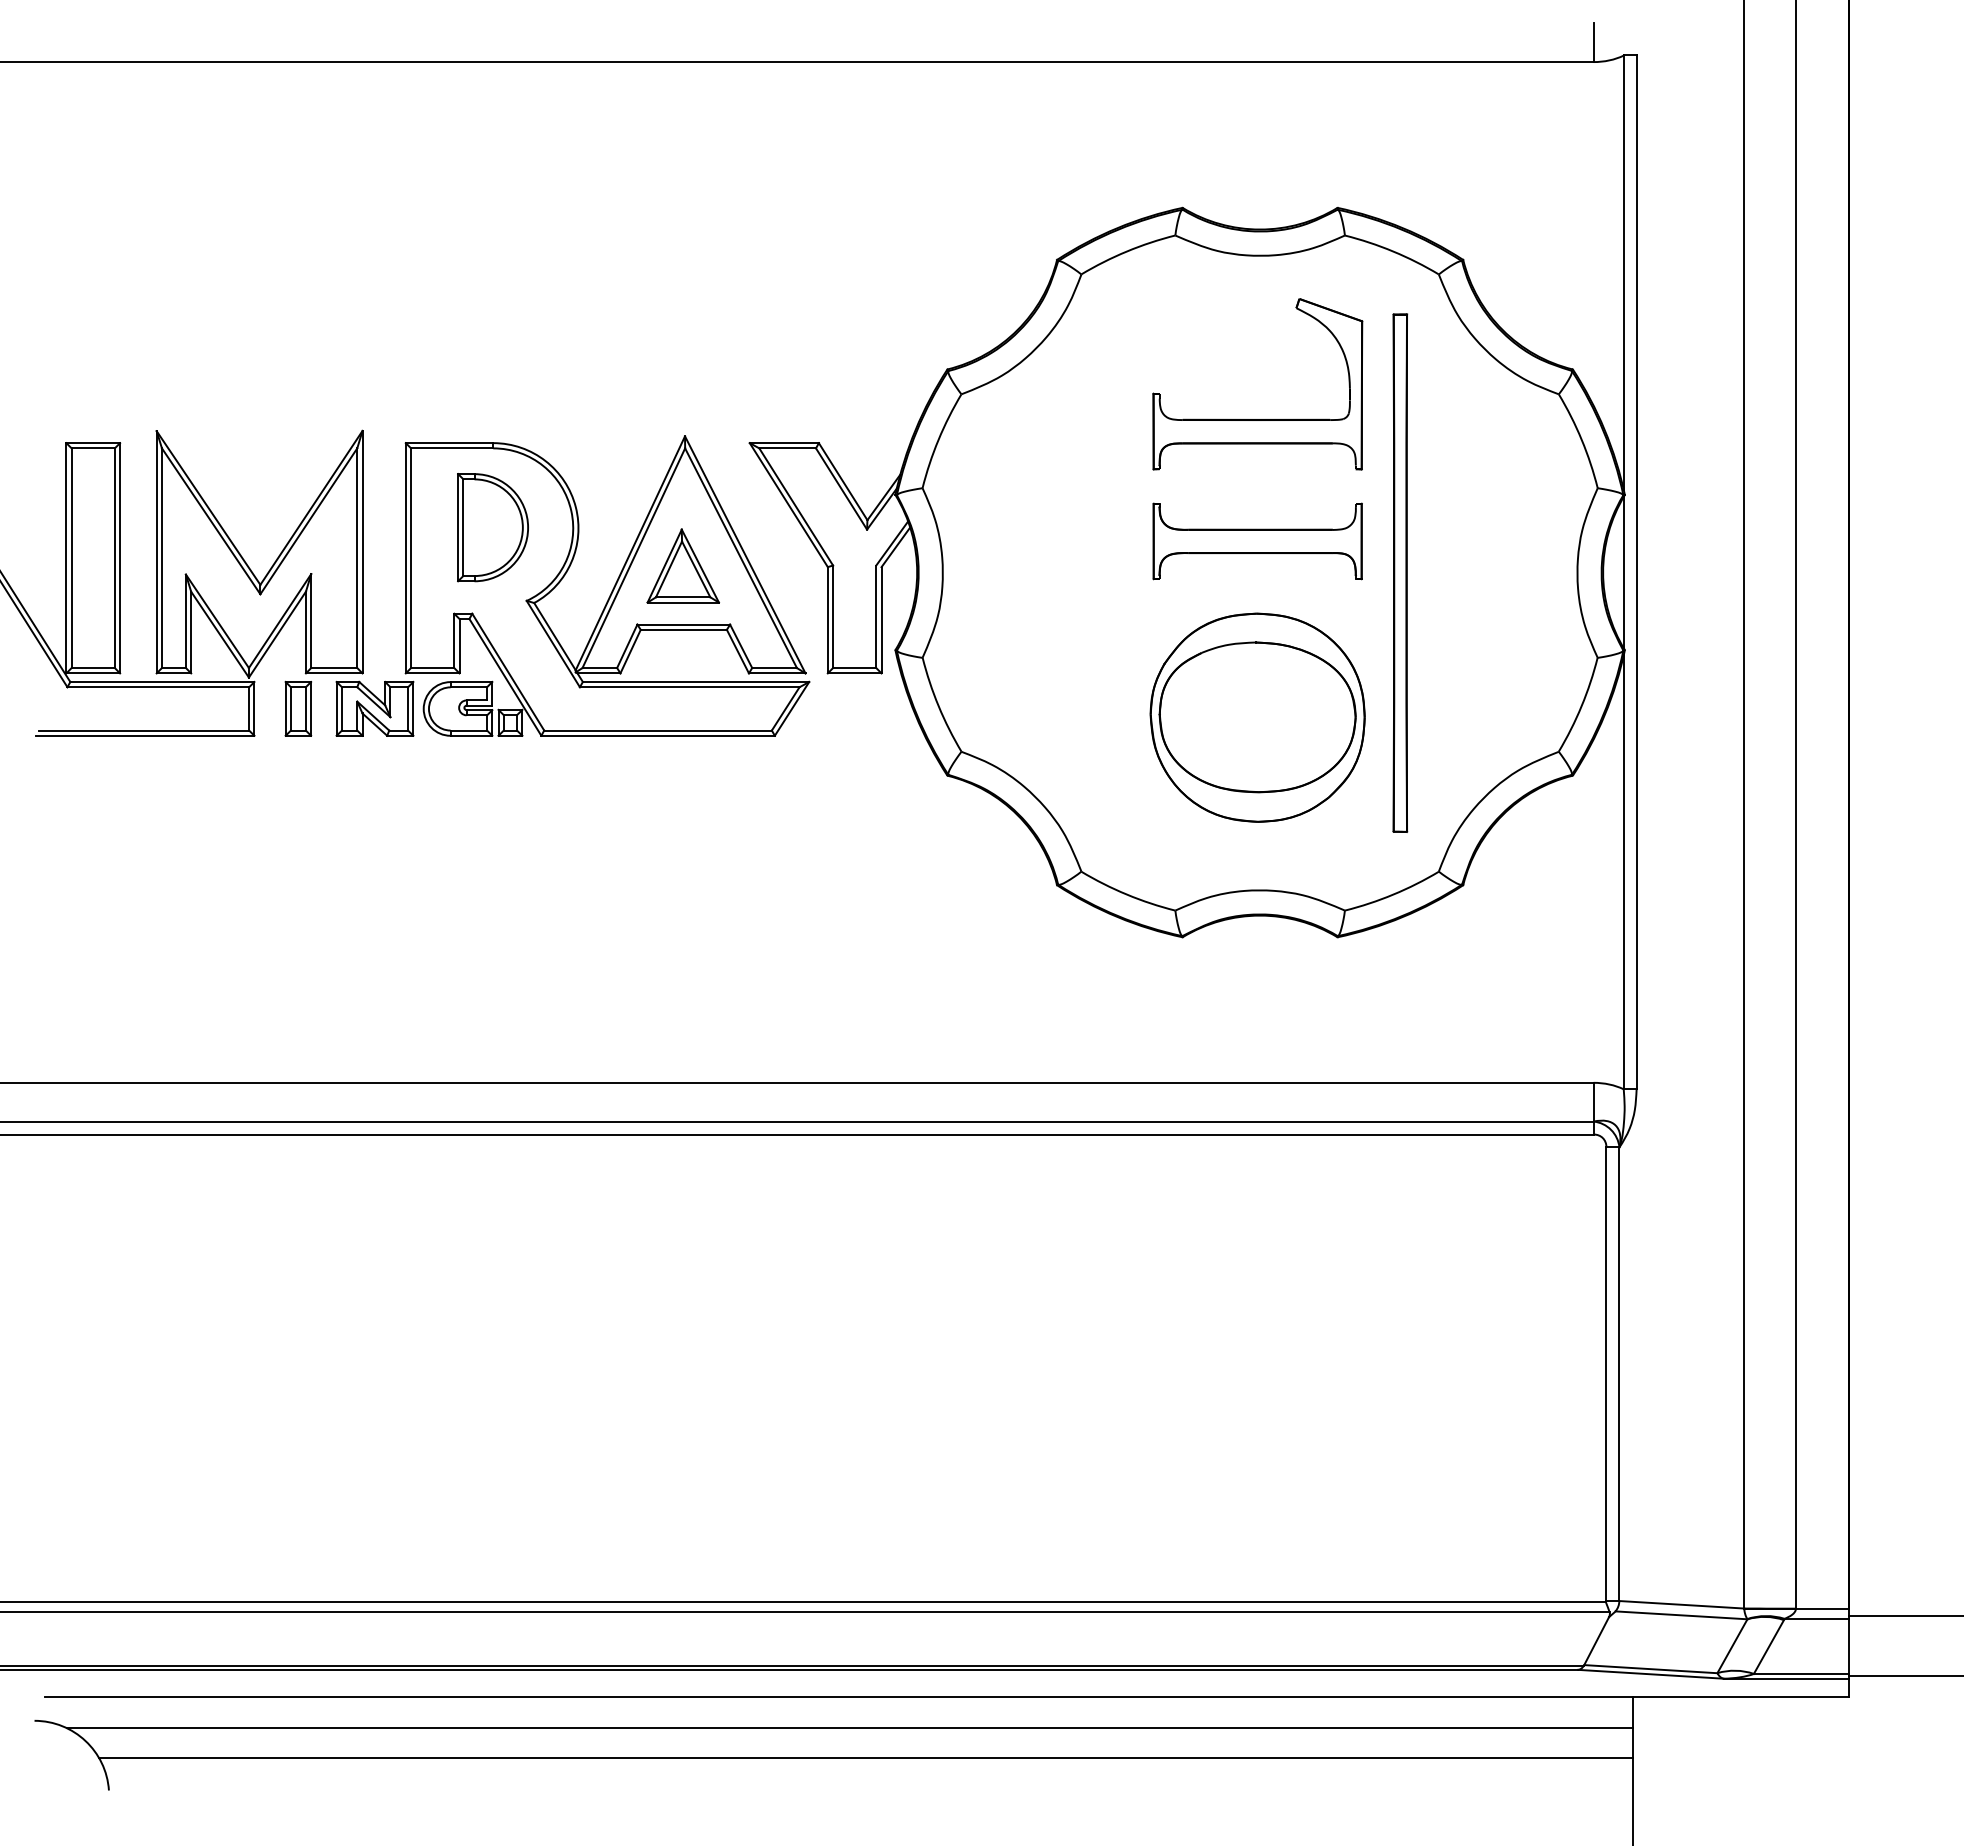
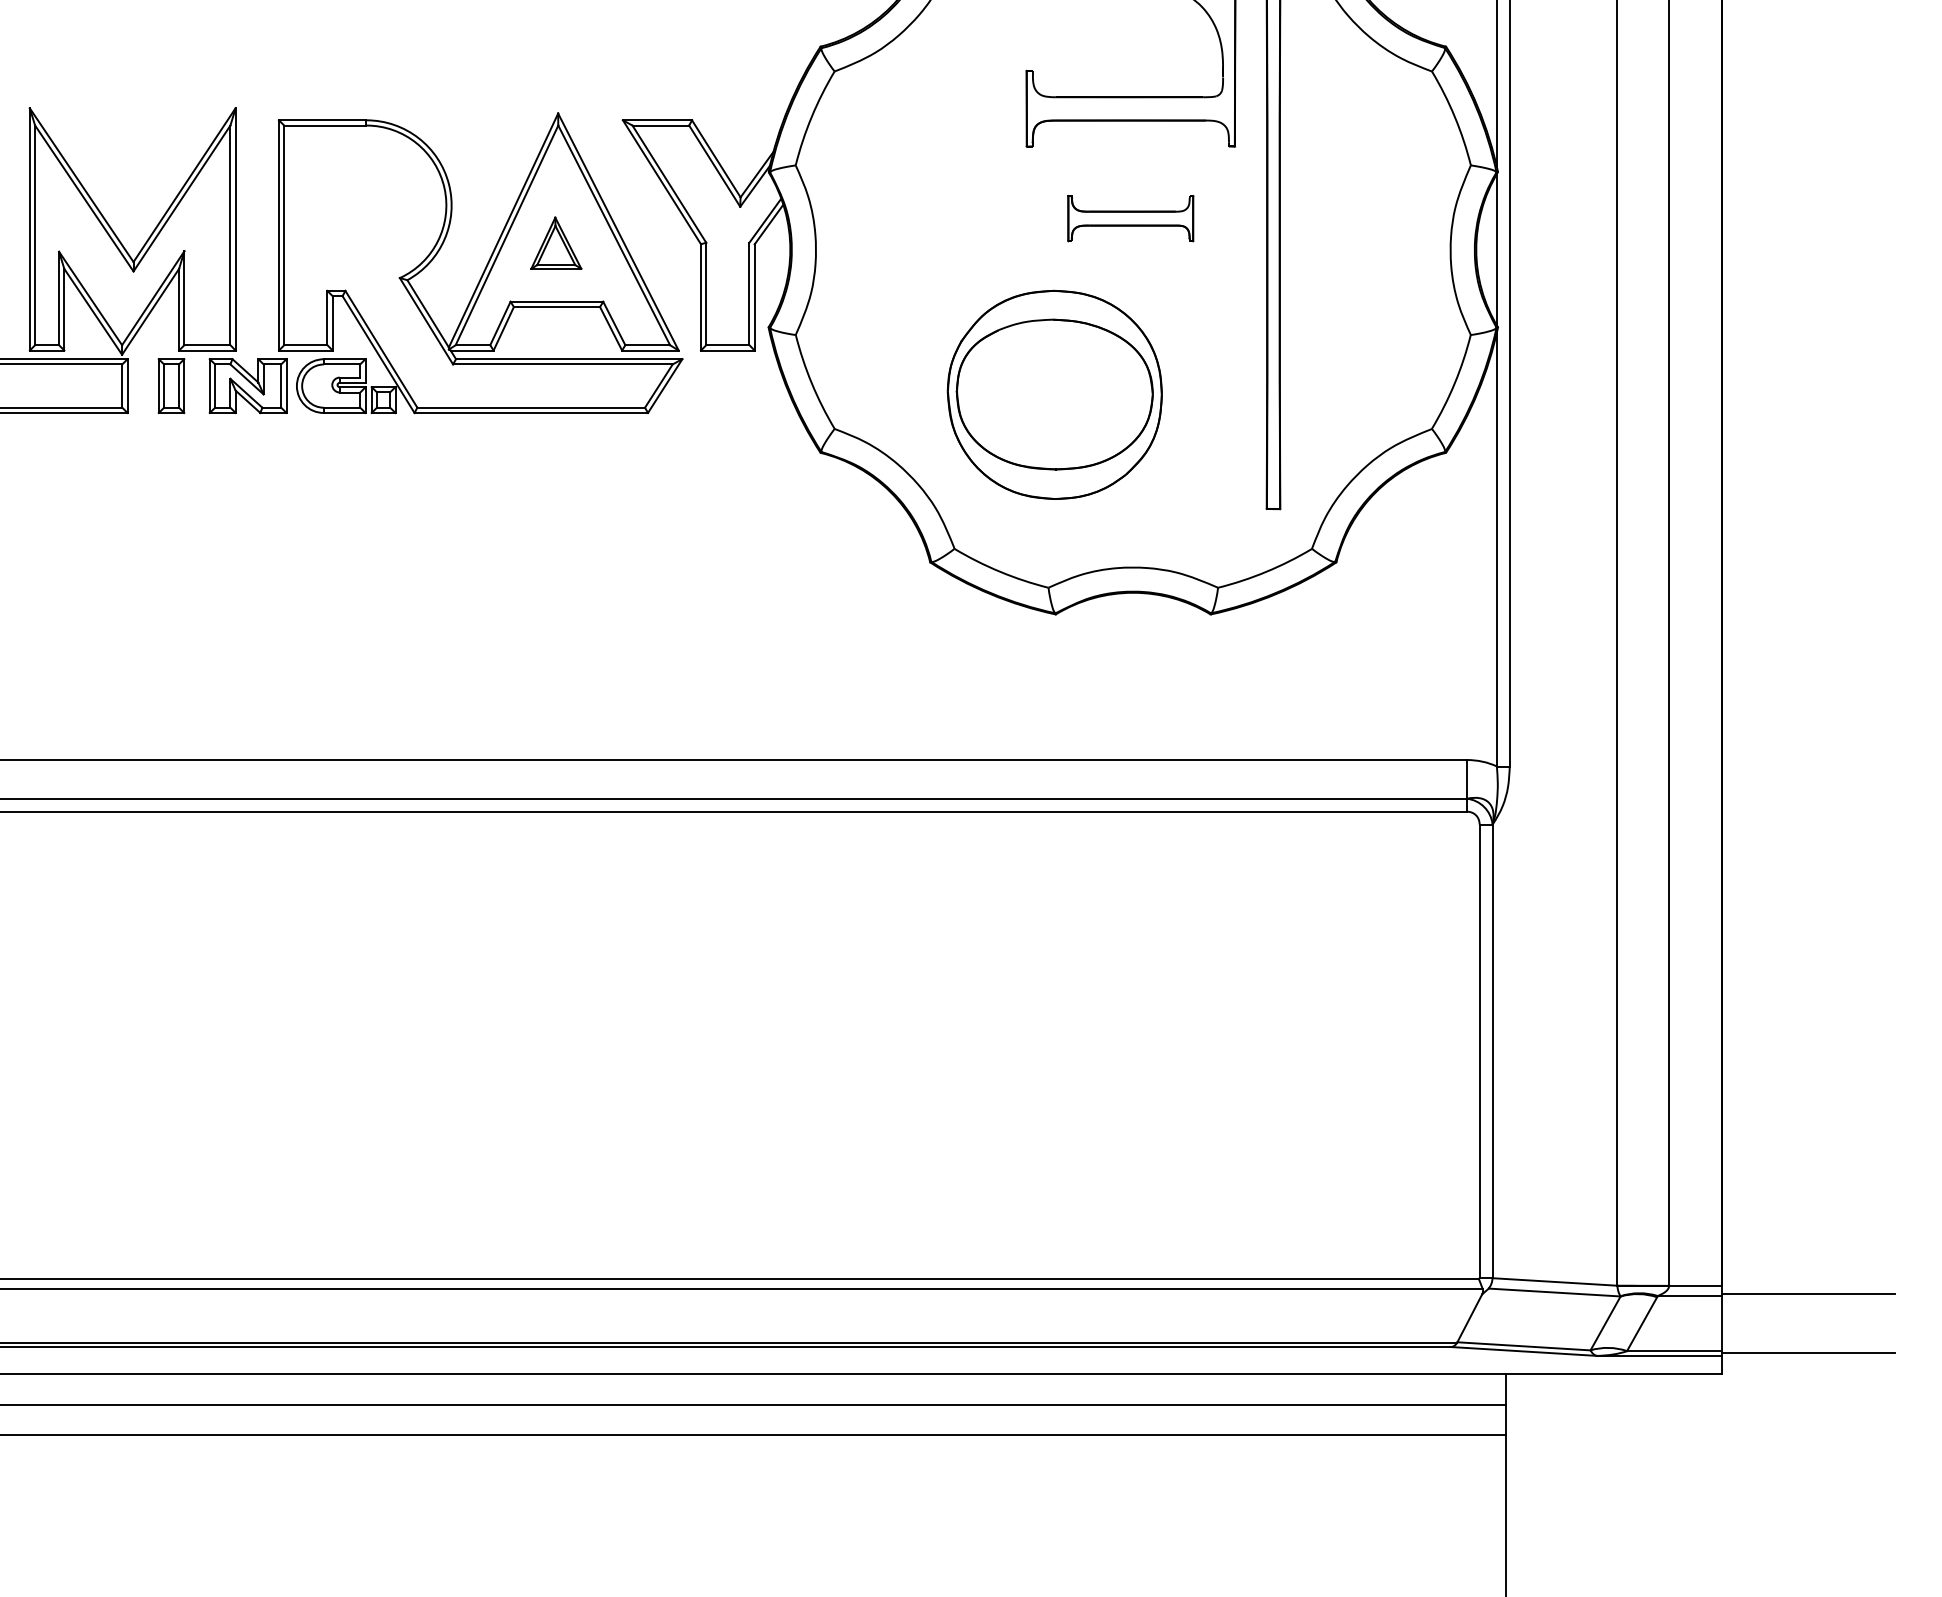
part: (492, 527) -> (365, 204), removed
part: (1257, 541) -> (1130, 218), size x0.6
part: (682, 565) -> (555, 242), size x0.7
part: (1257, 717) -> (1054, 394), moved

